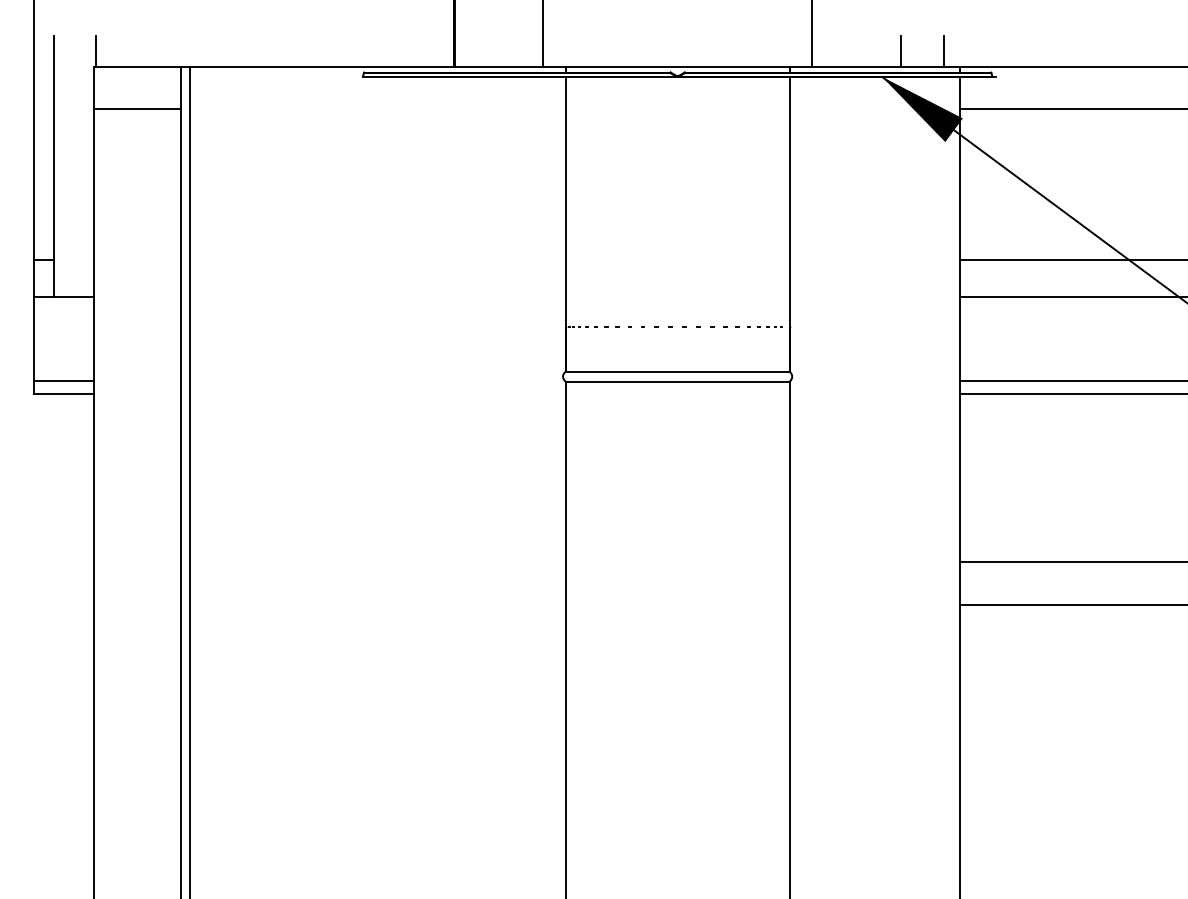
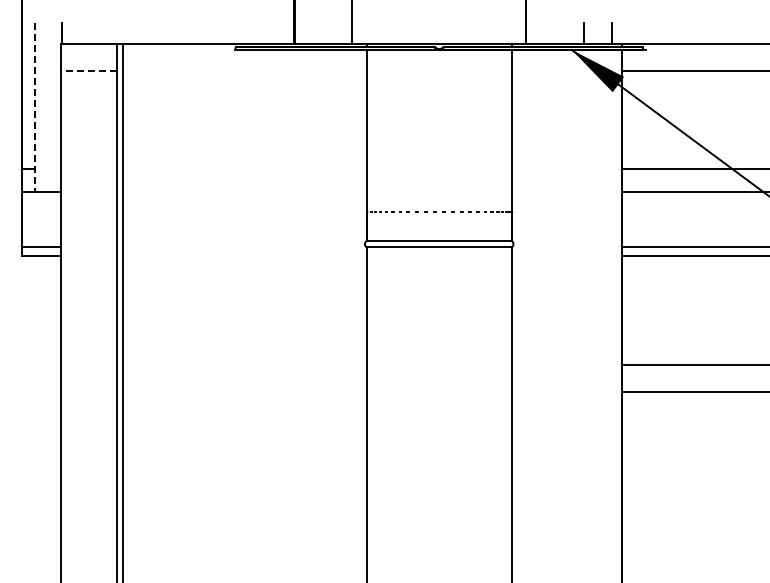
line: (136, 110) -> (88, 71), solid -> dashed
line: (53, 167) -> (34, 108), solid -> dashed

